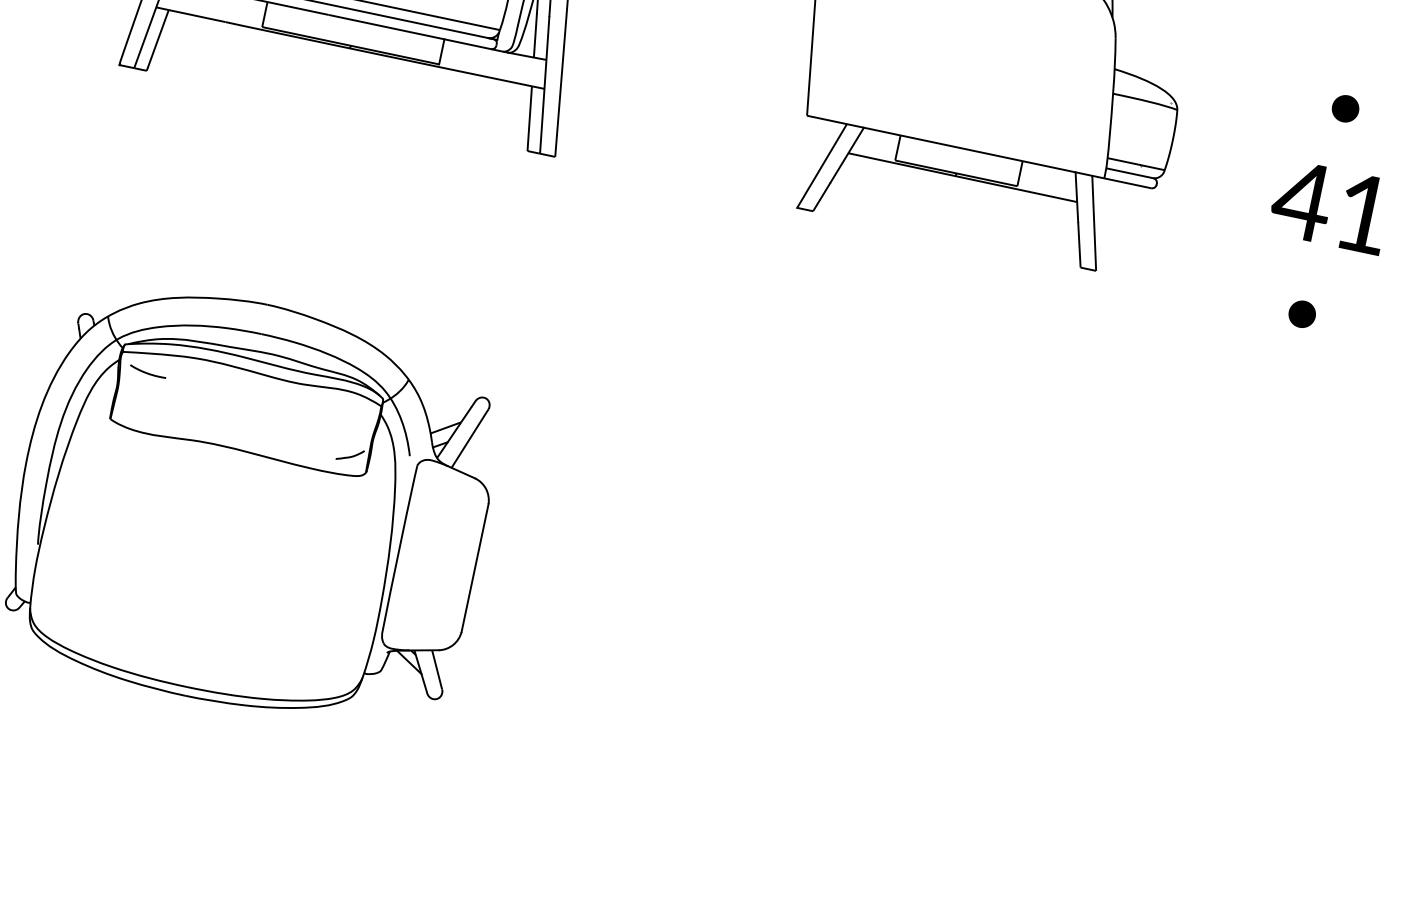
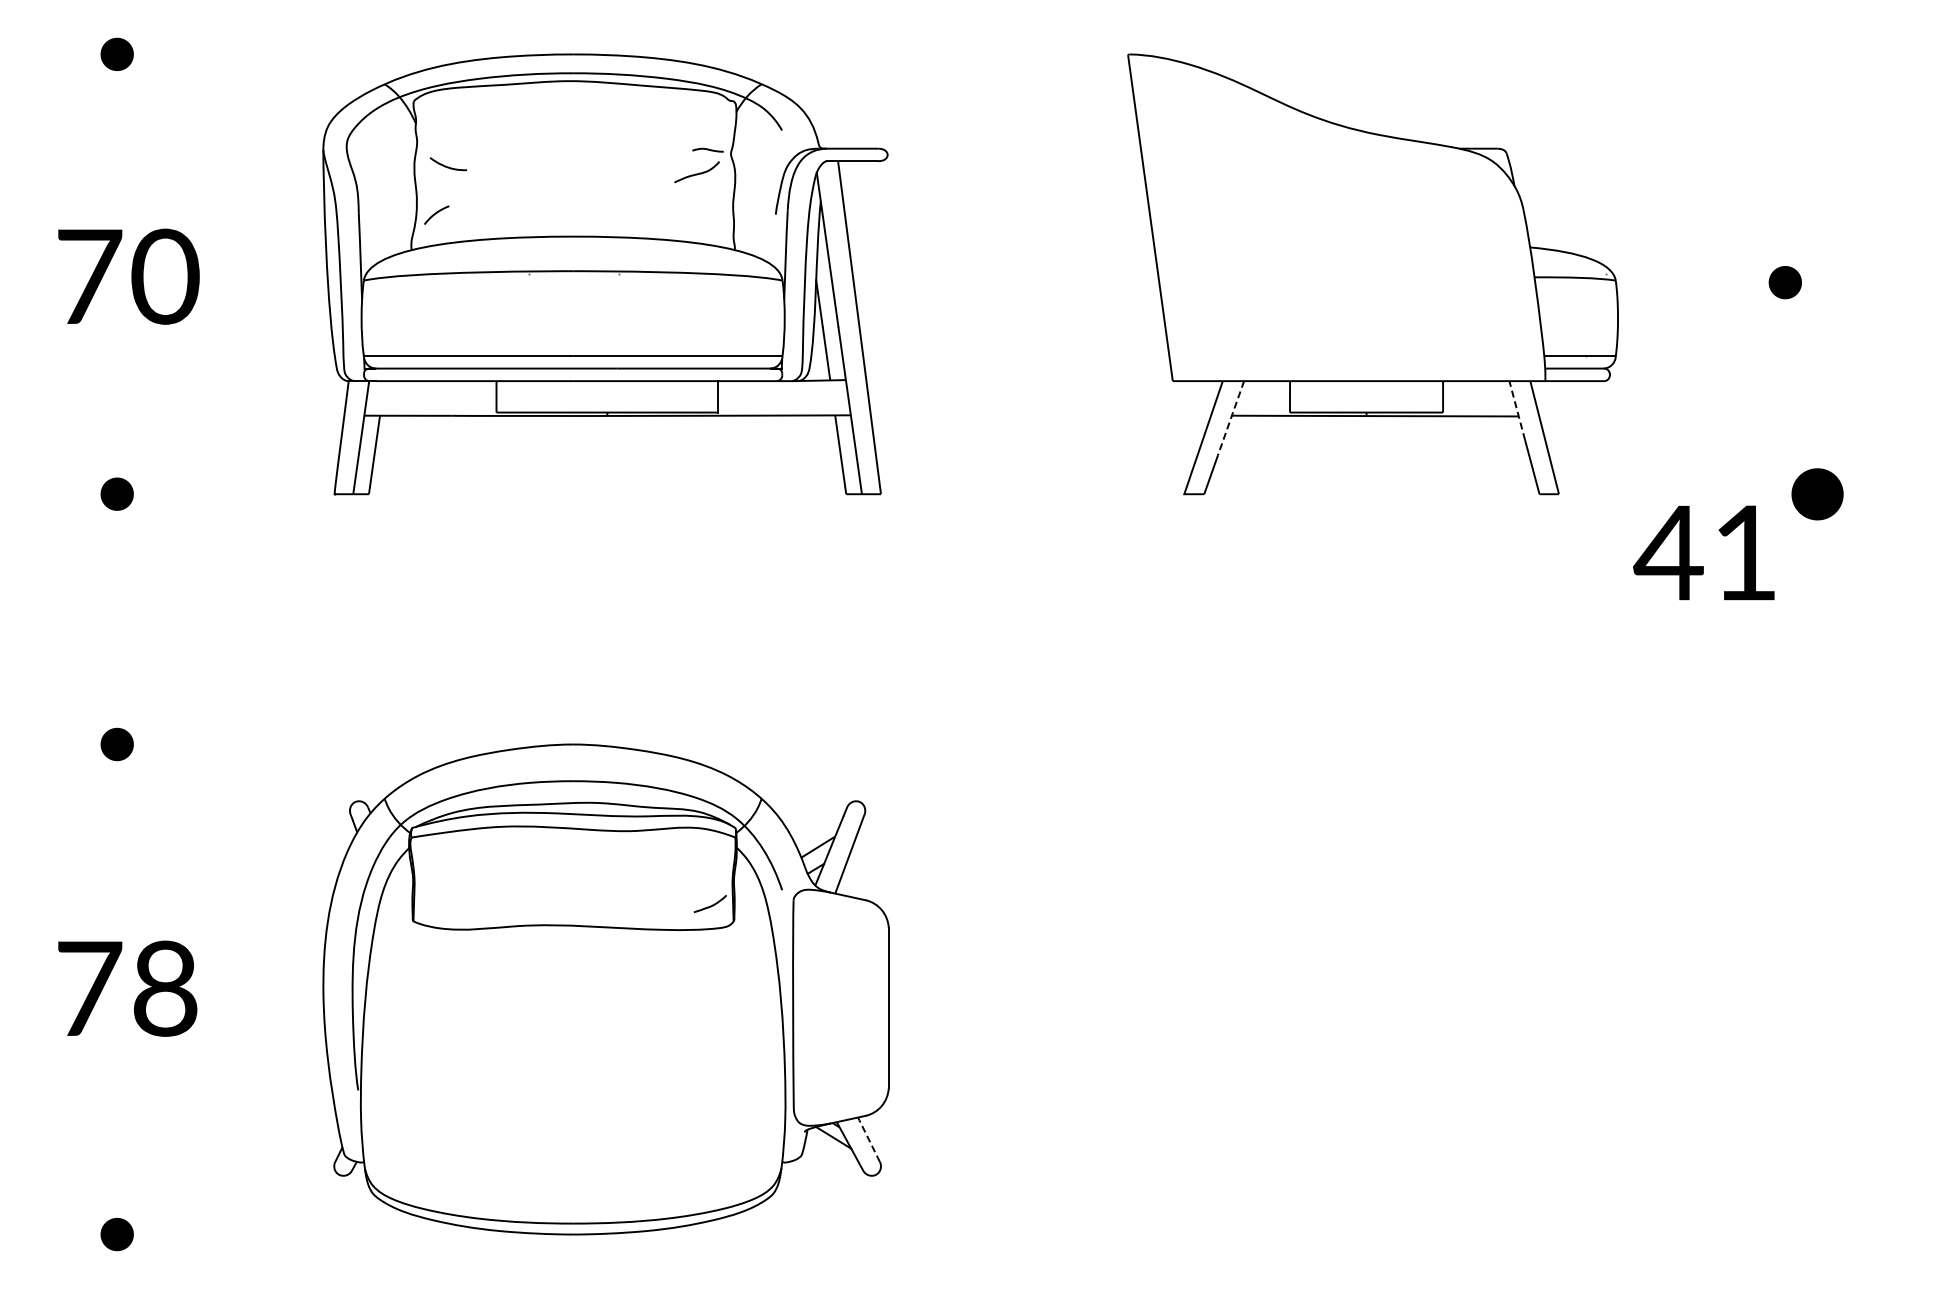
part: (1344, 108) -> (1784, 282), moved
line: (846, 155) -> (1230, 418), solid -> dashed
line: (1077, 197) -> (1517, 410), solid -> dashed
text: (1330, 206) -> (1703, 552), moved
part: (1301, 313) -> (1816, 493), size x1.6
curve: (147, 372) -> (446, 856), removed
line: (436, 668) -> (868, 1138), solid -> dashed

